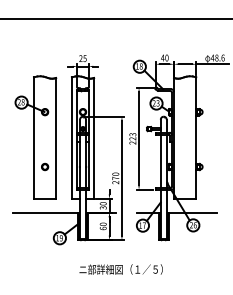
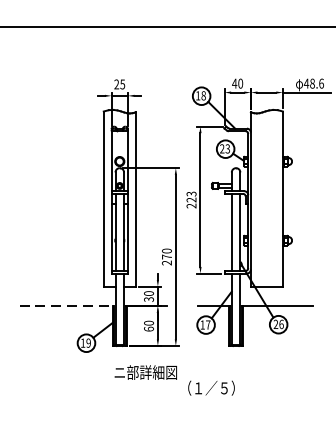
part: (35, 137) -> (51, 198), removed
line: (46, 212) -> (67, 306), solid -> dashed
text: (100, 269) -> (144, 372), moved

